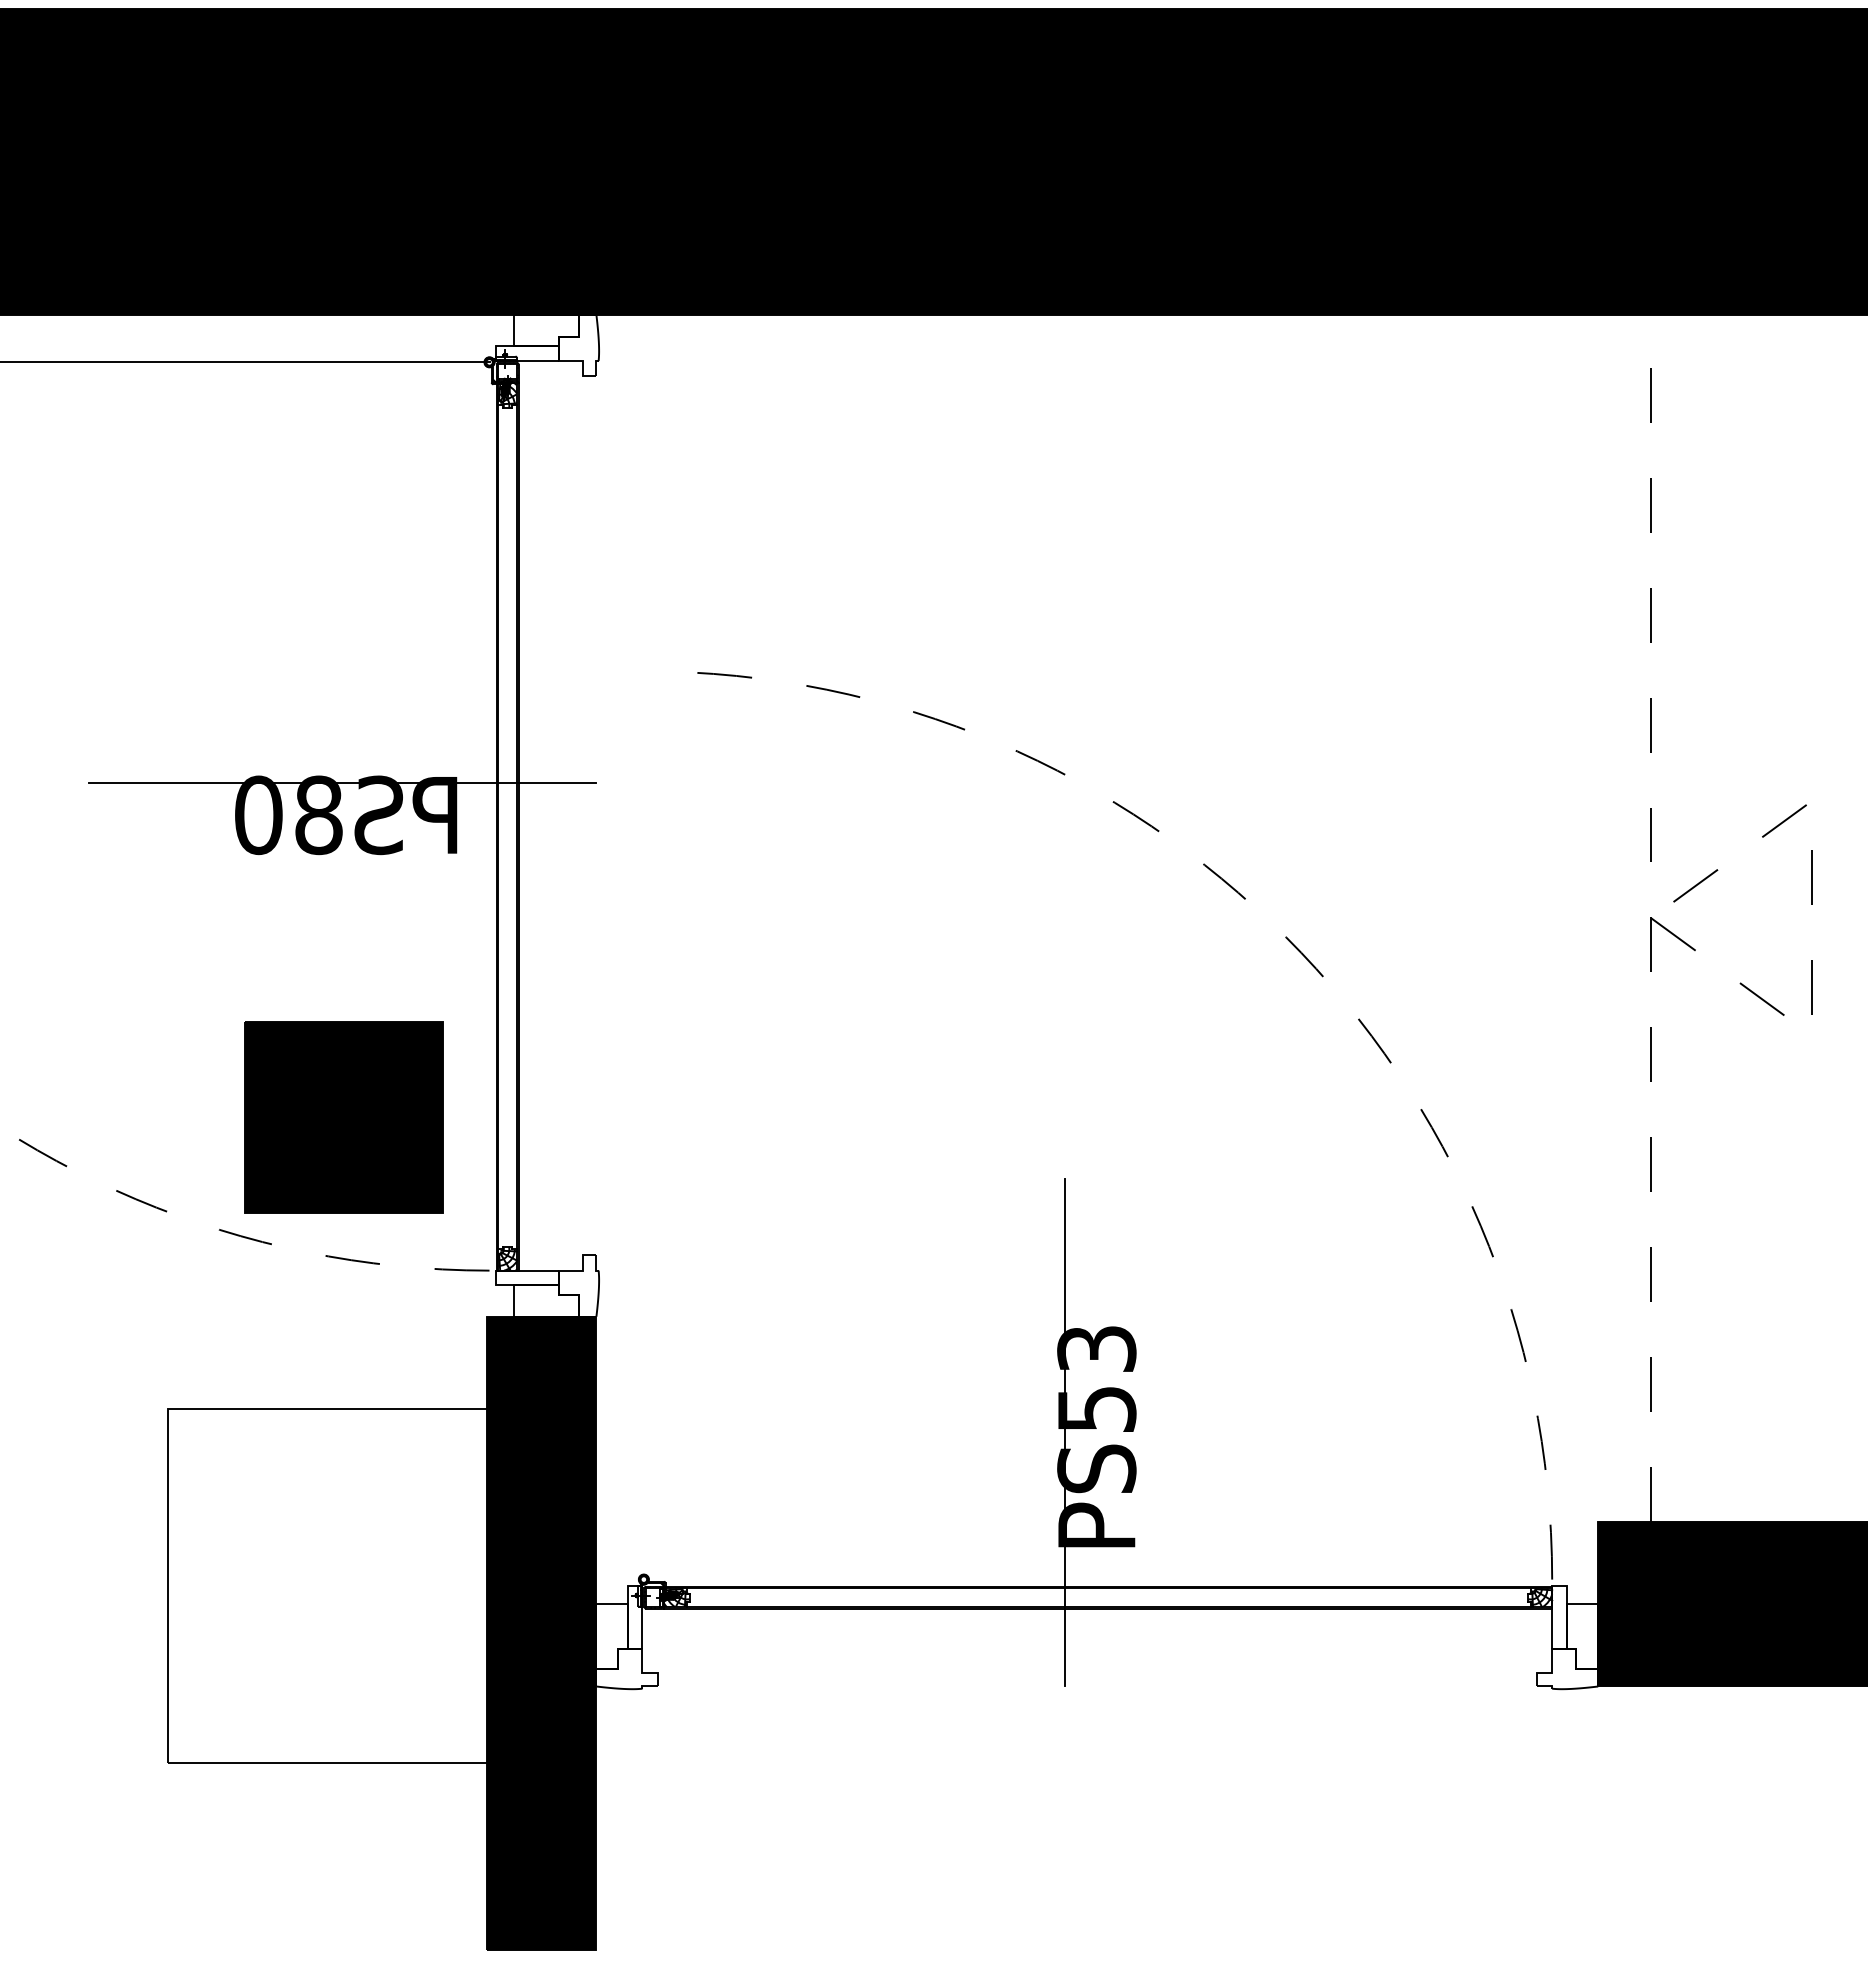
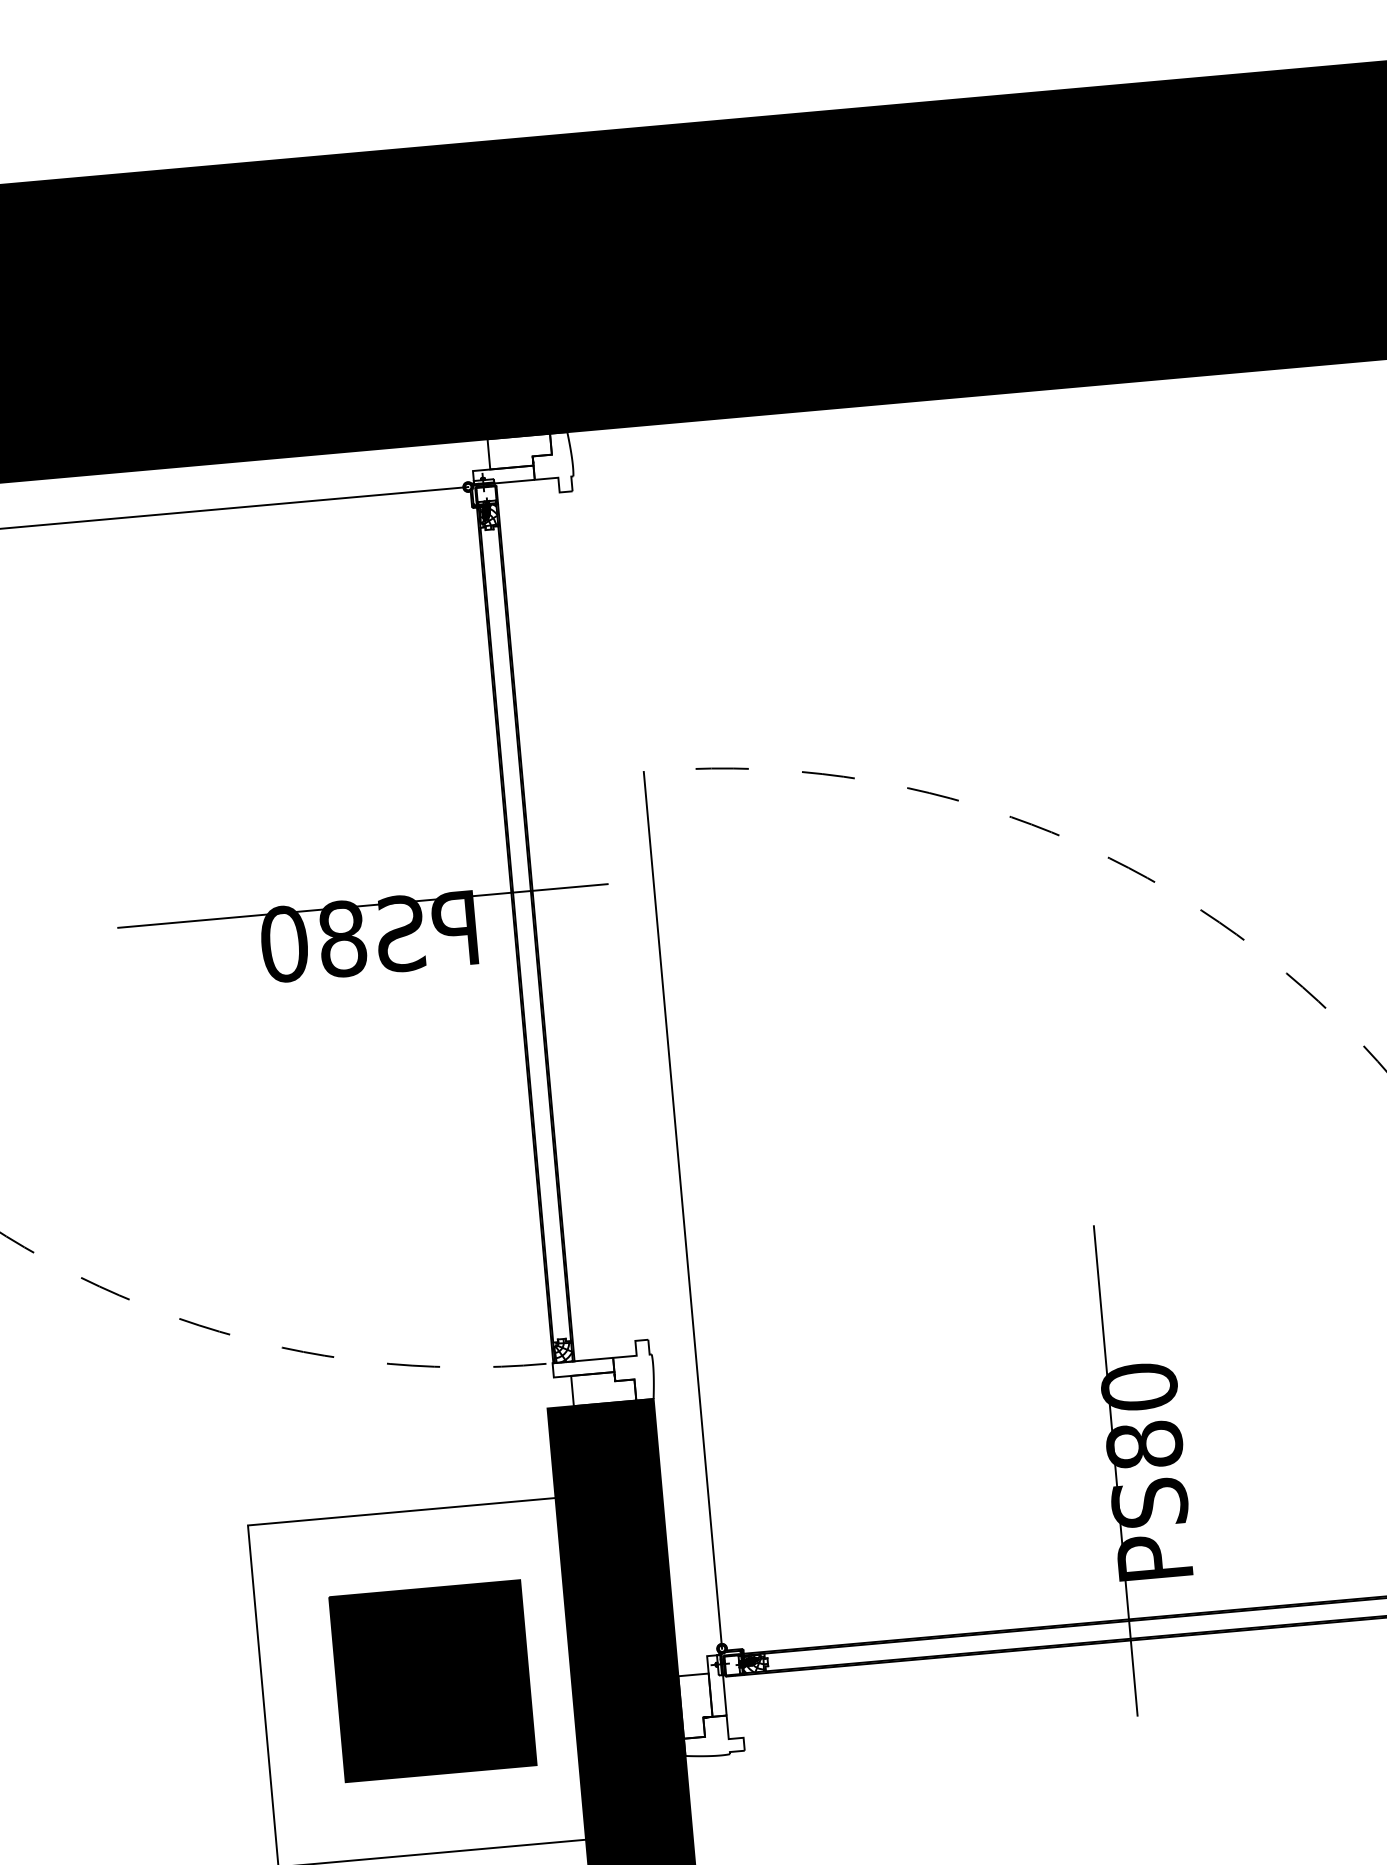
part: (343, 1117) -> (432, 1681), moved
line: (643, 1125) -> (682, 1210), added
text: (1096, 1378) -> (1141, 1415), PS53 -> PS80

